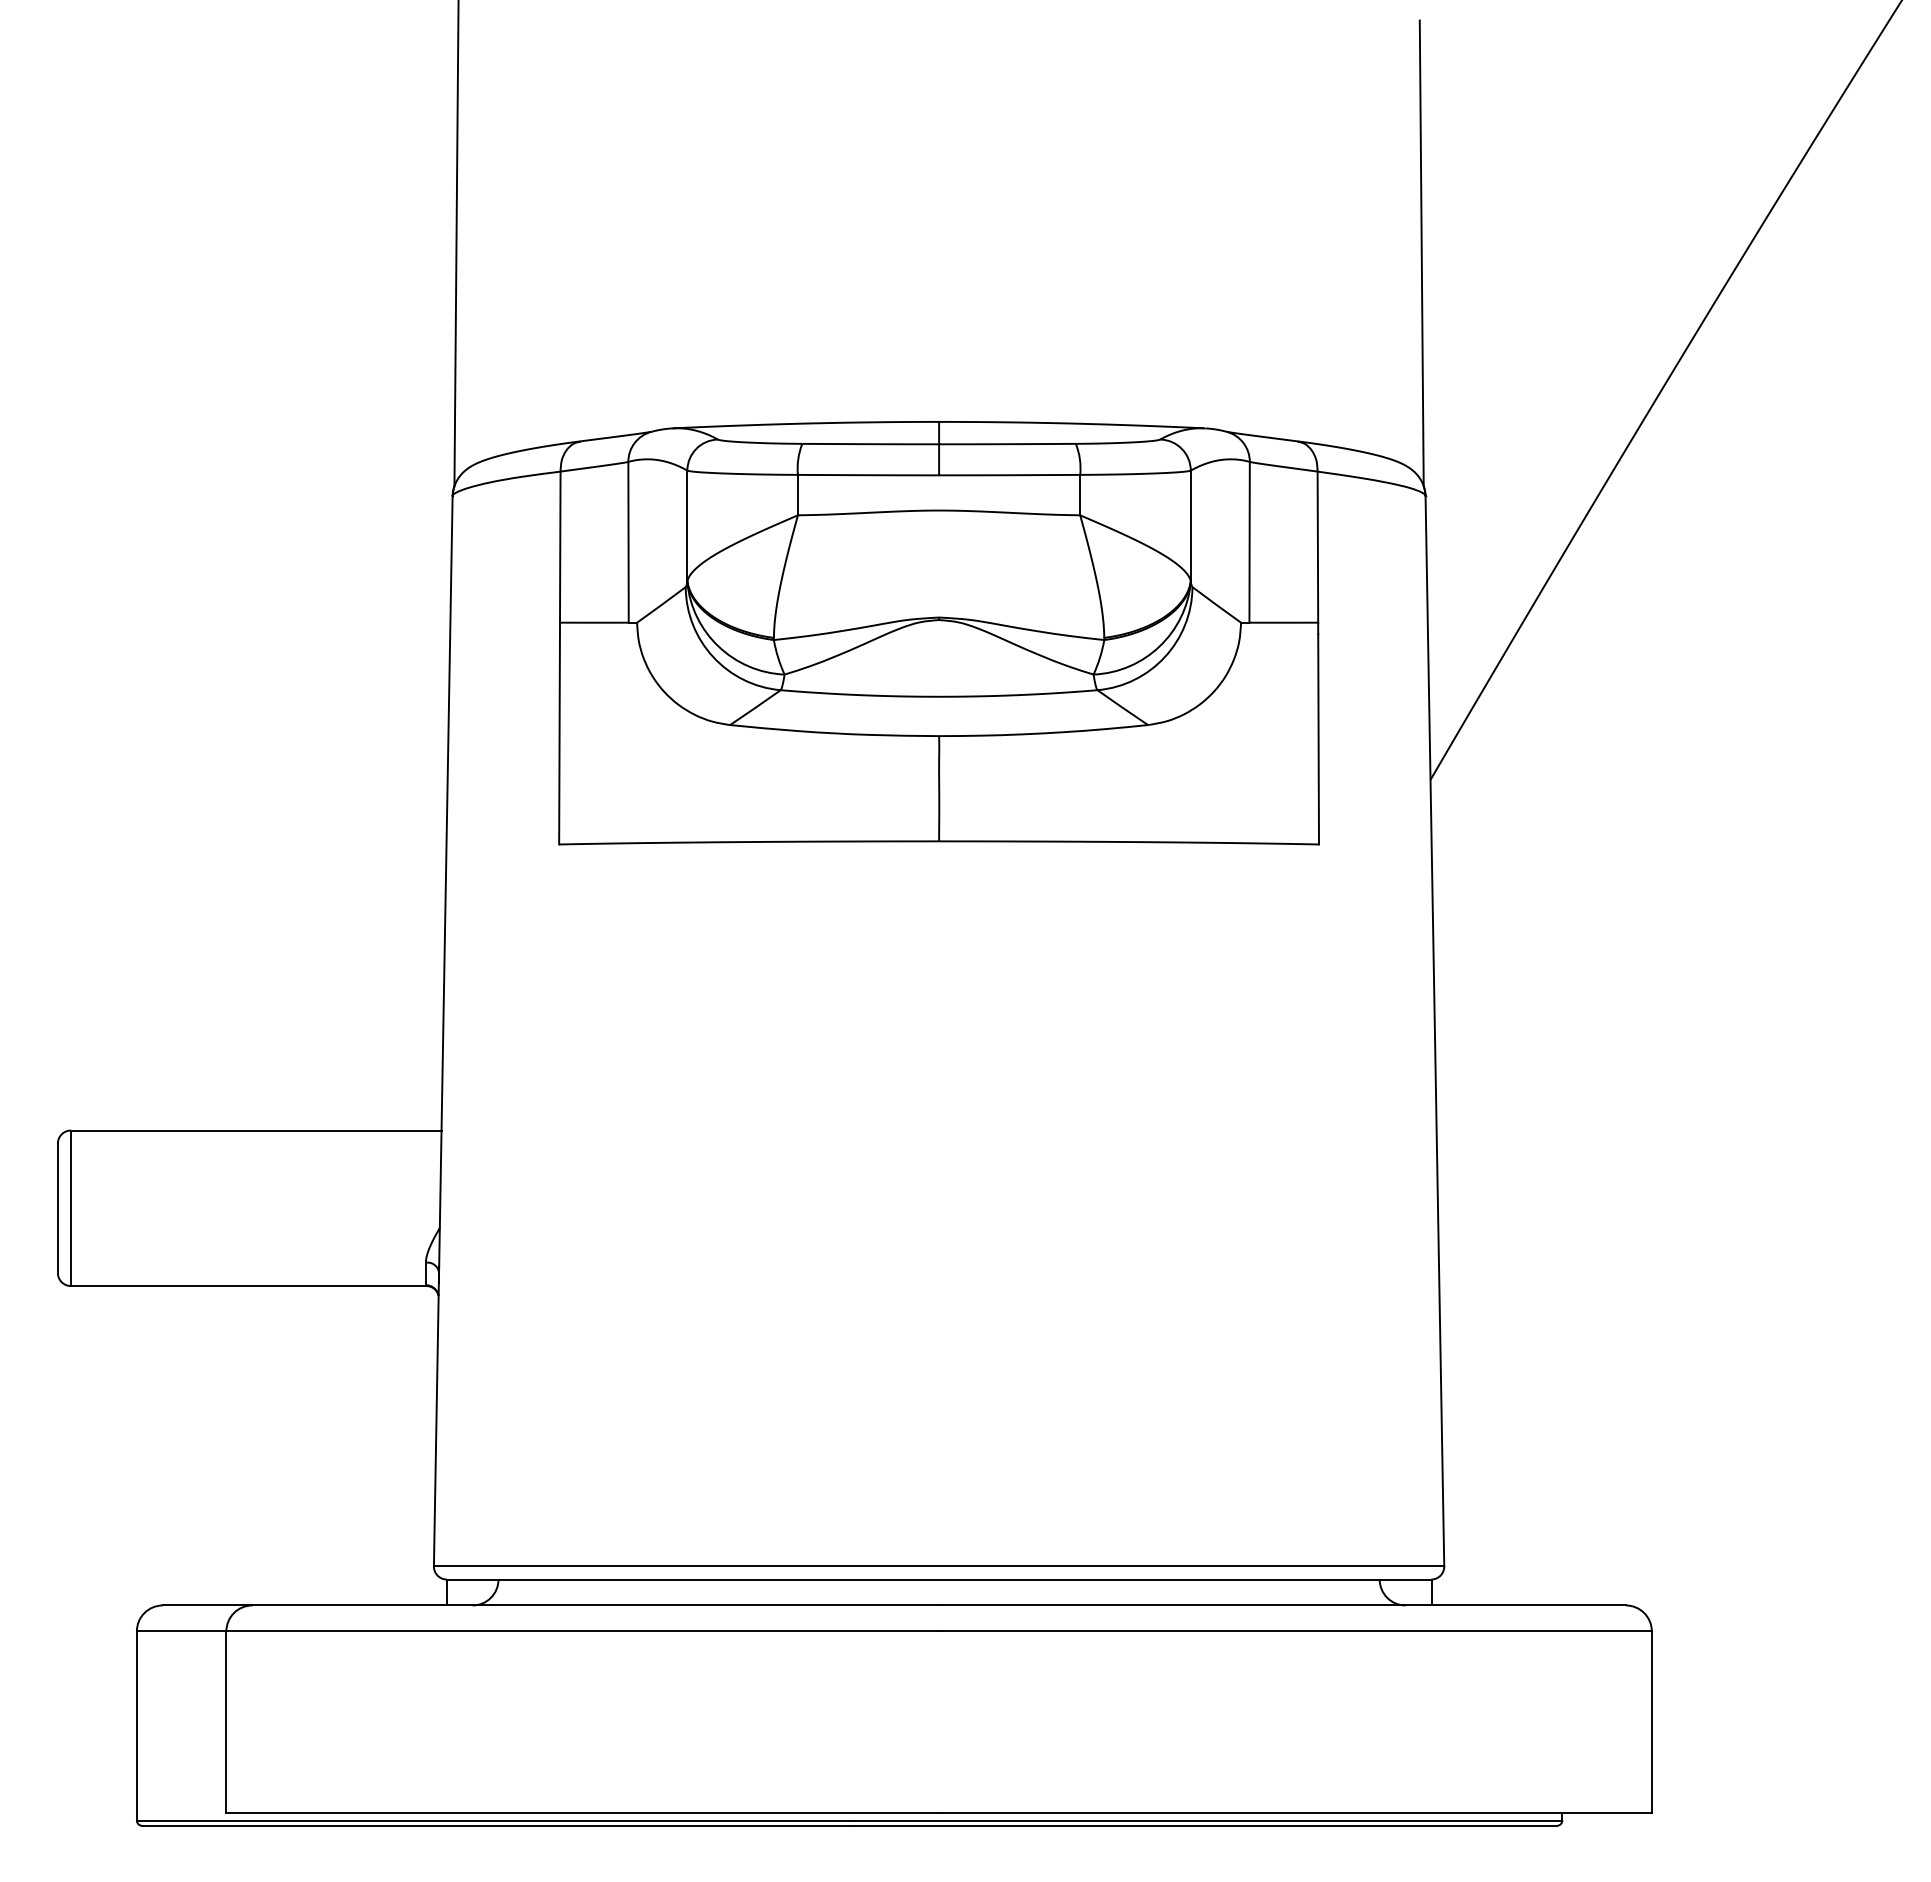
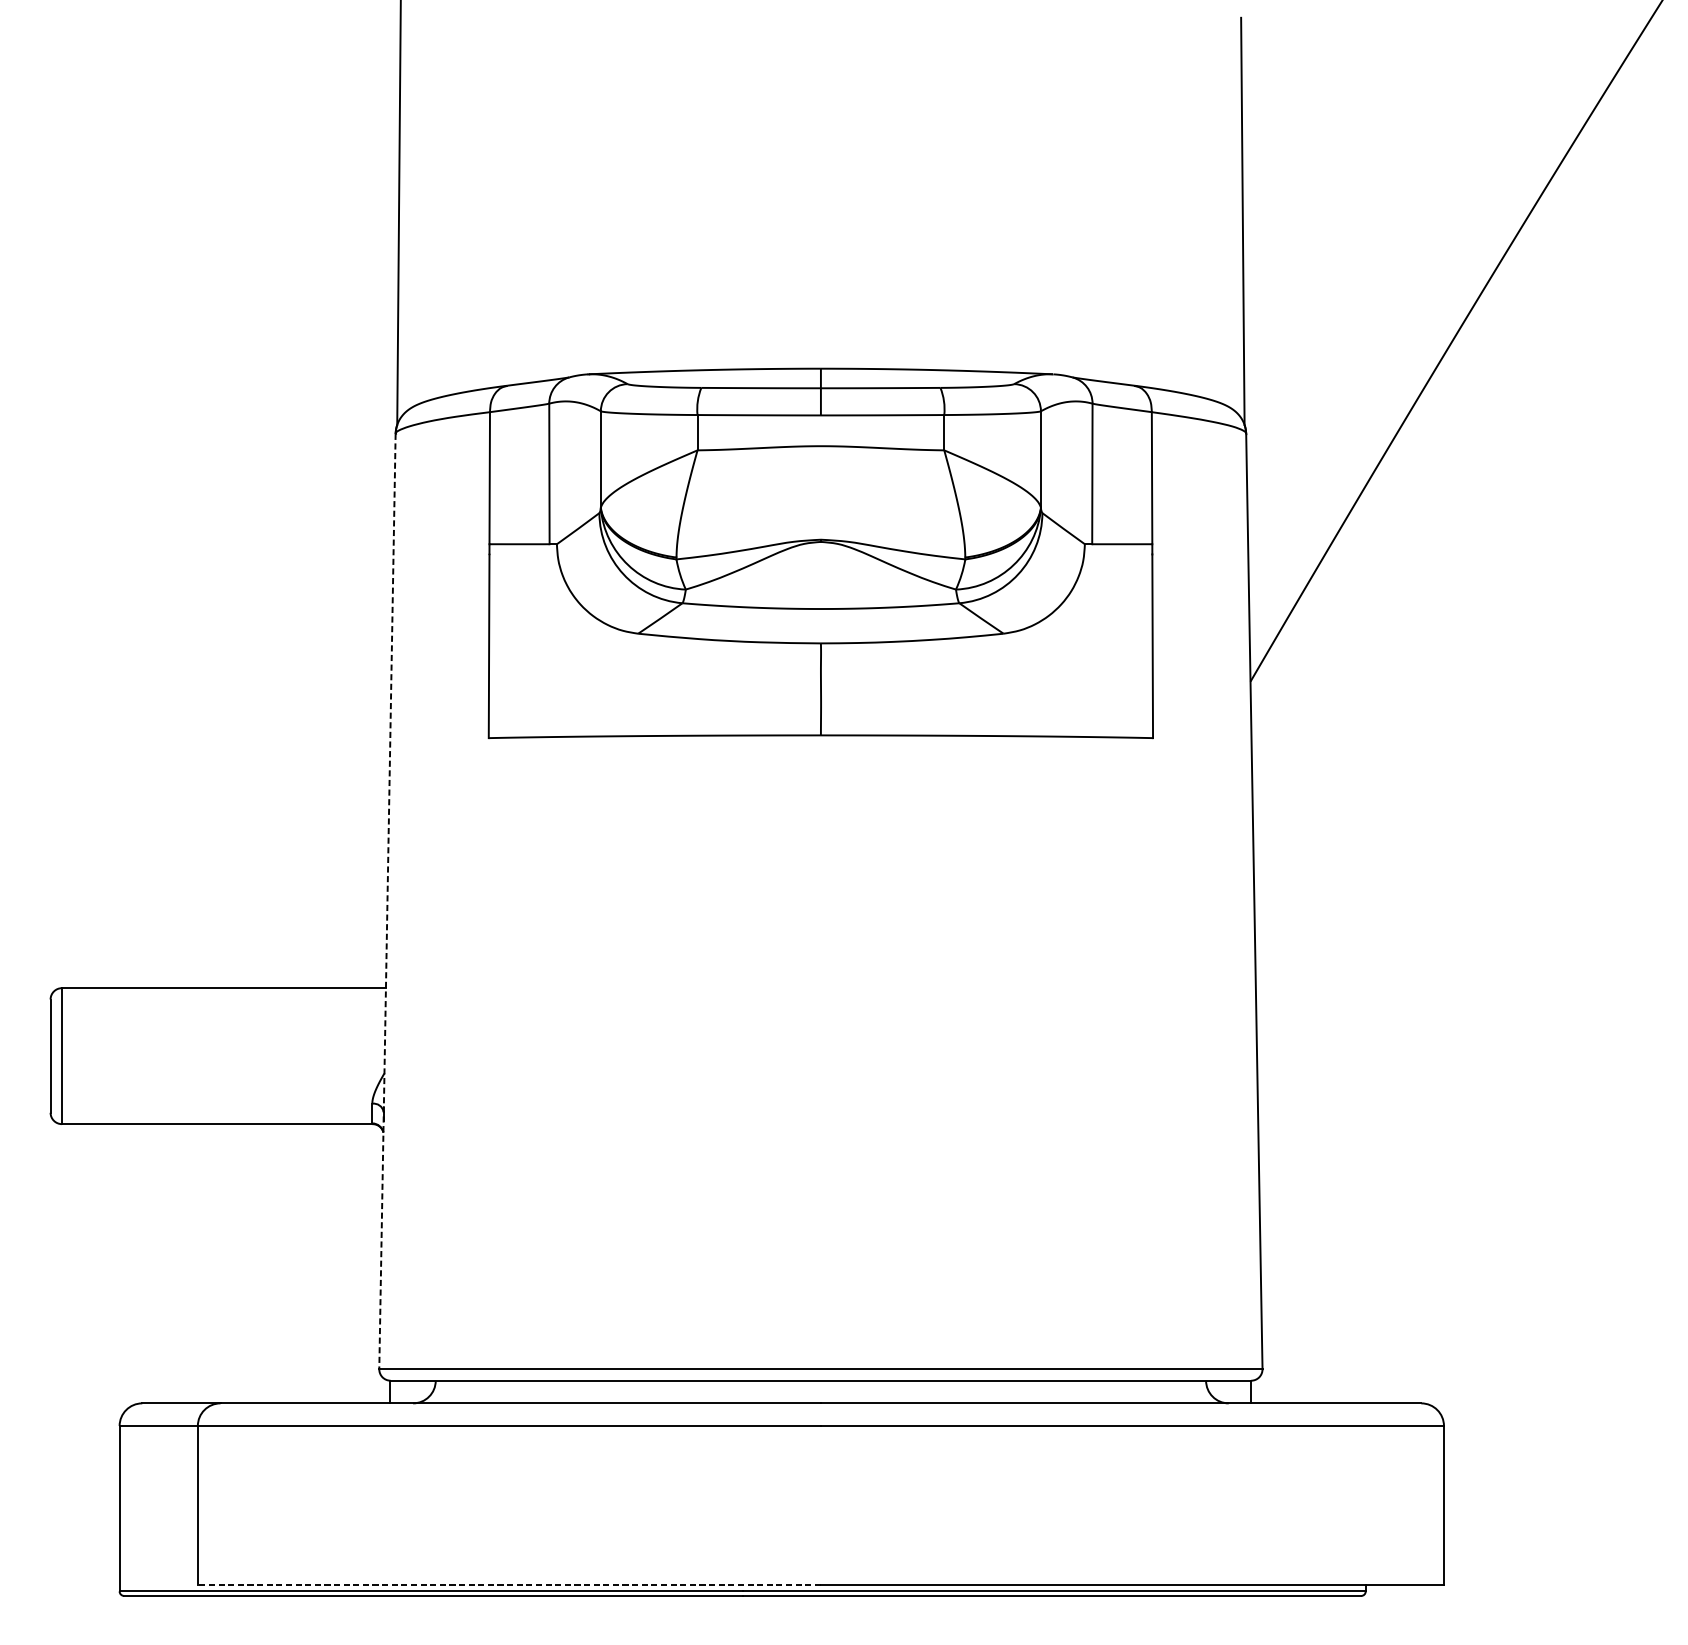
line: (443, 1031) -> (387, 901), solid -> dashed
line: (582, 1812) -> (509, 1584), solid -> dashed

